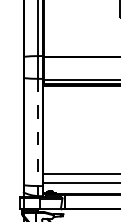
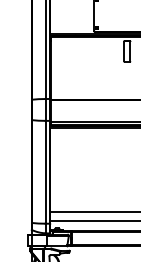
line: (38, 132) -> (45, 172), dashed -> solid

